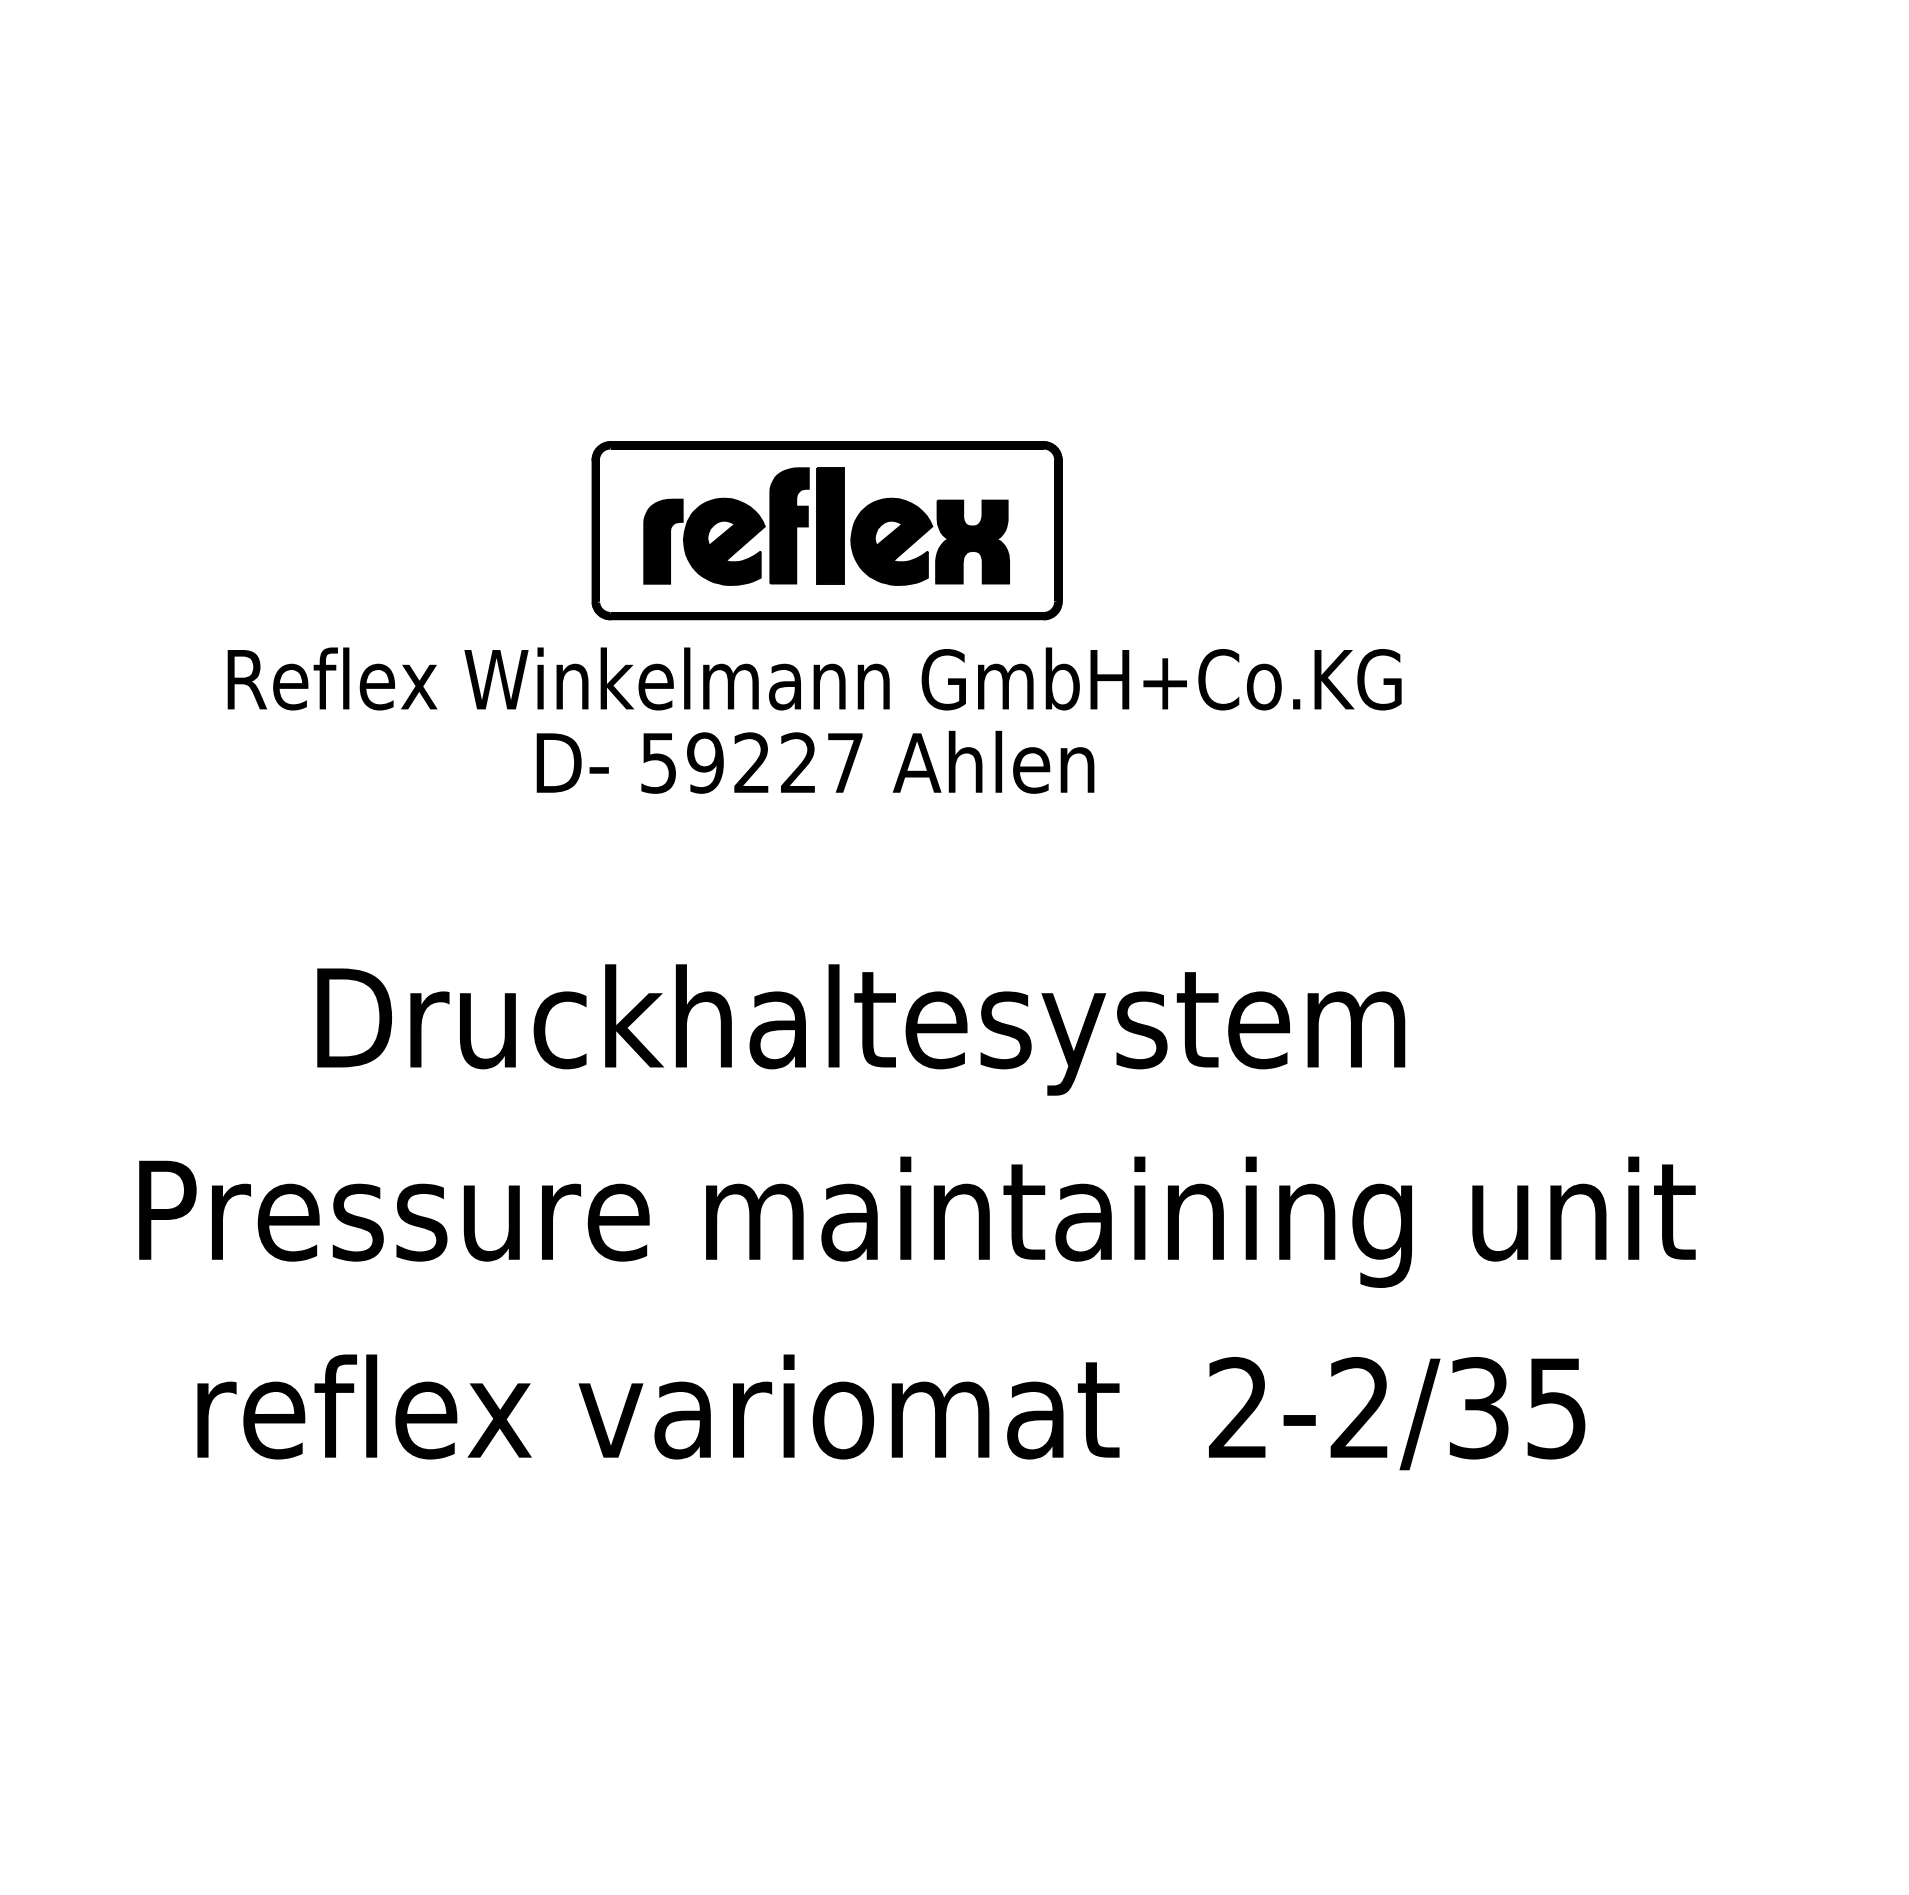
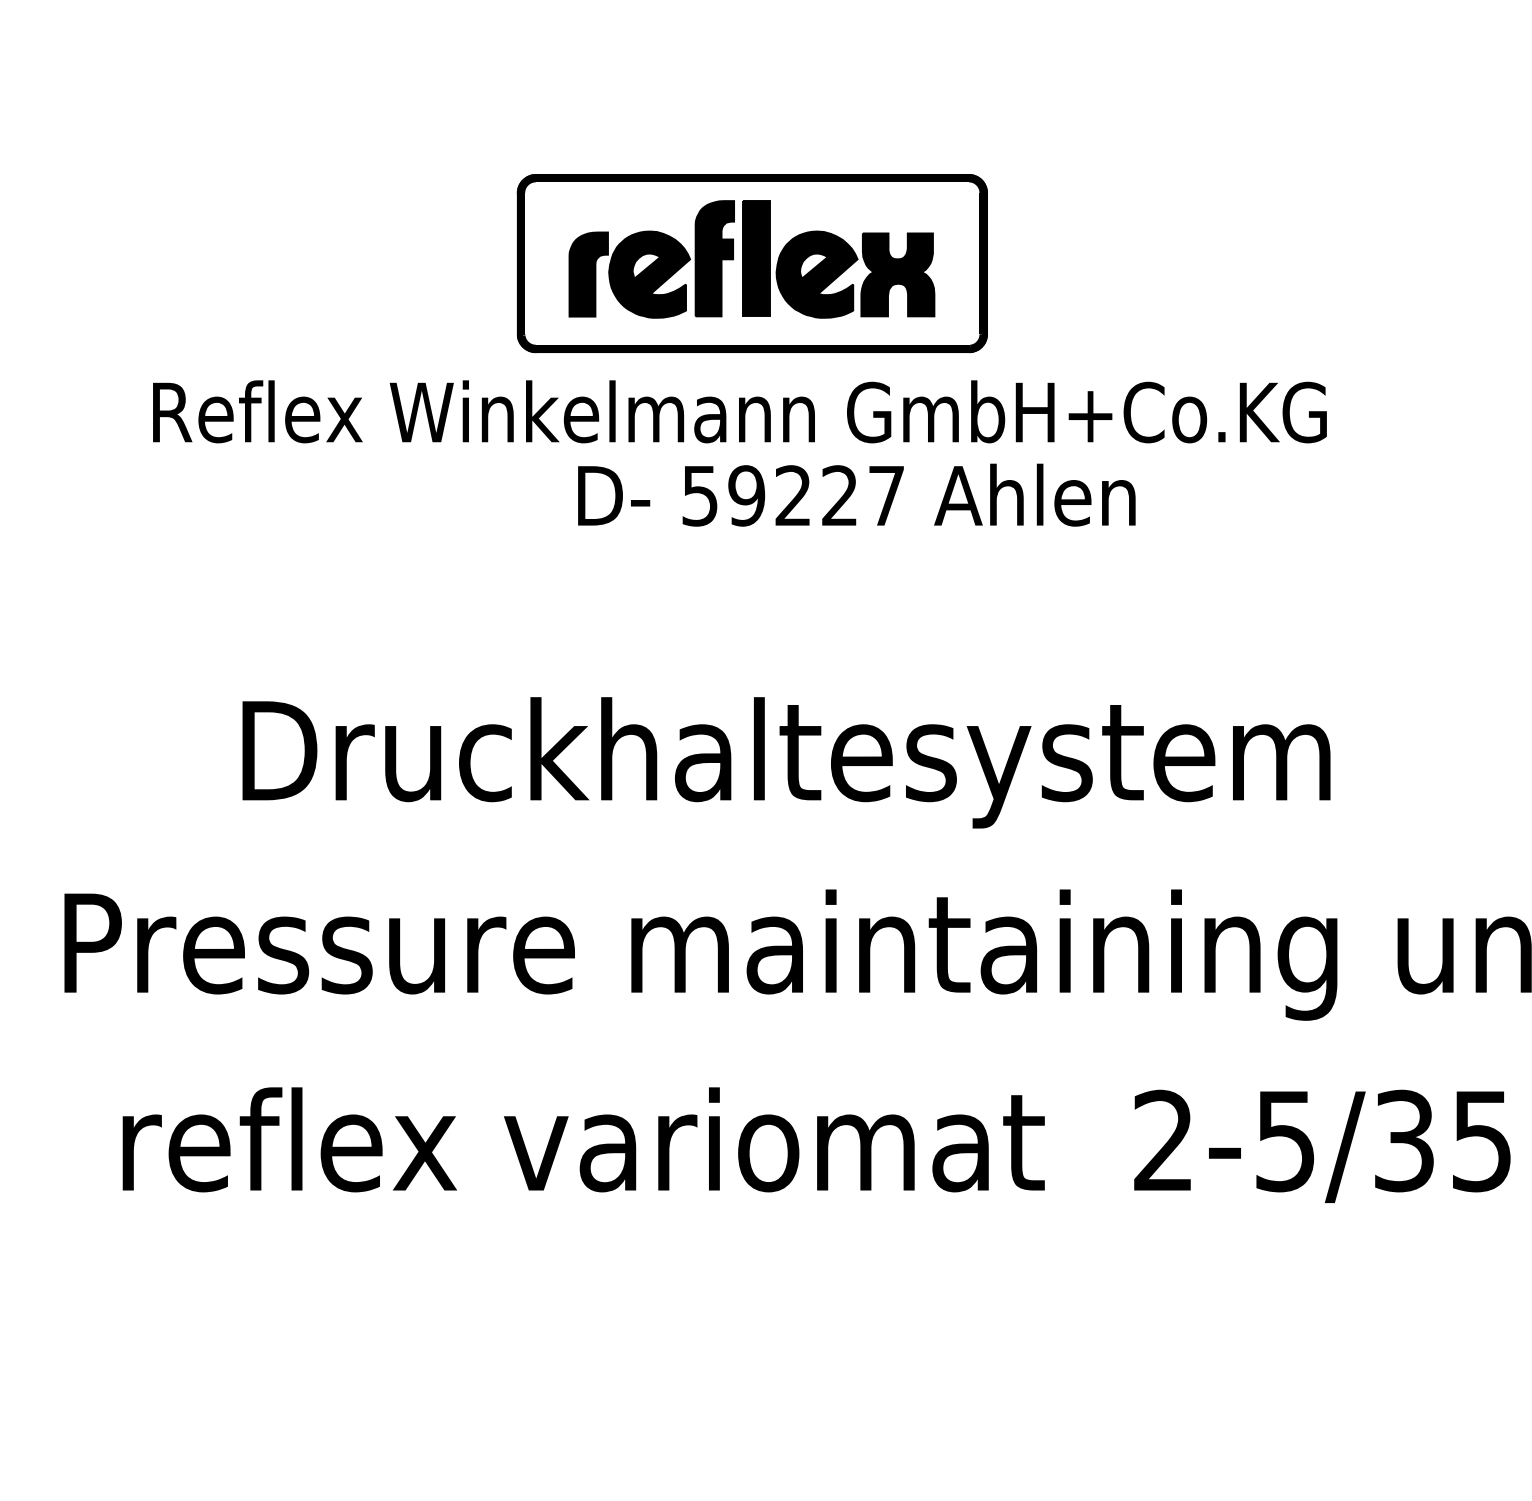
text: (815, 761) -> (856, 494), moved
text: (1359, 1408) -> (1284, 1141), 2-2/35 -> 2-5/35

